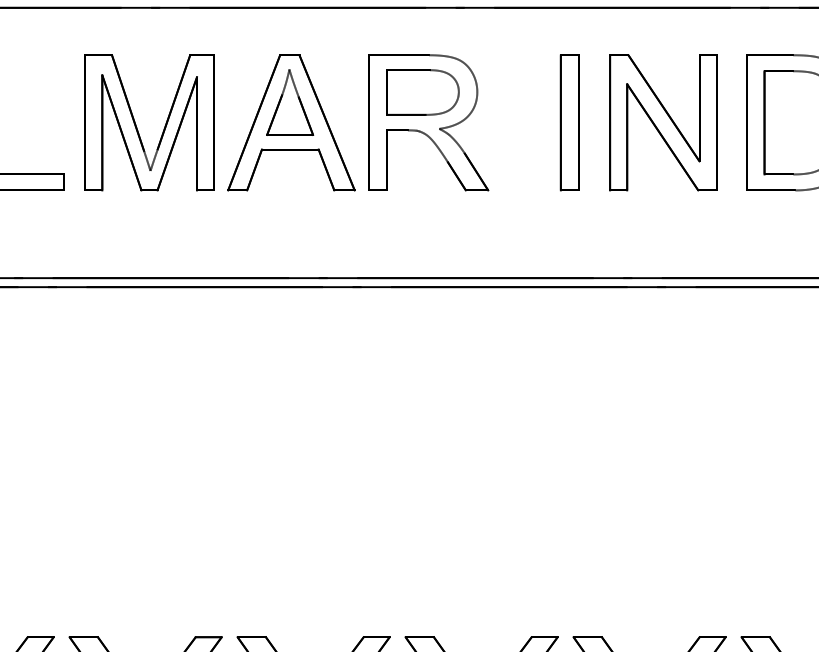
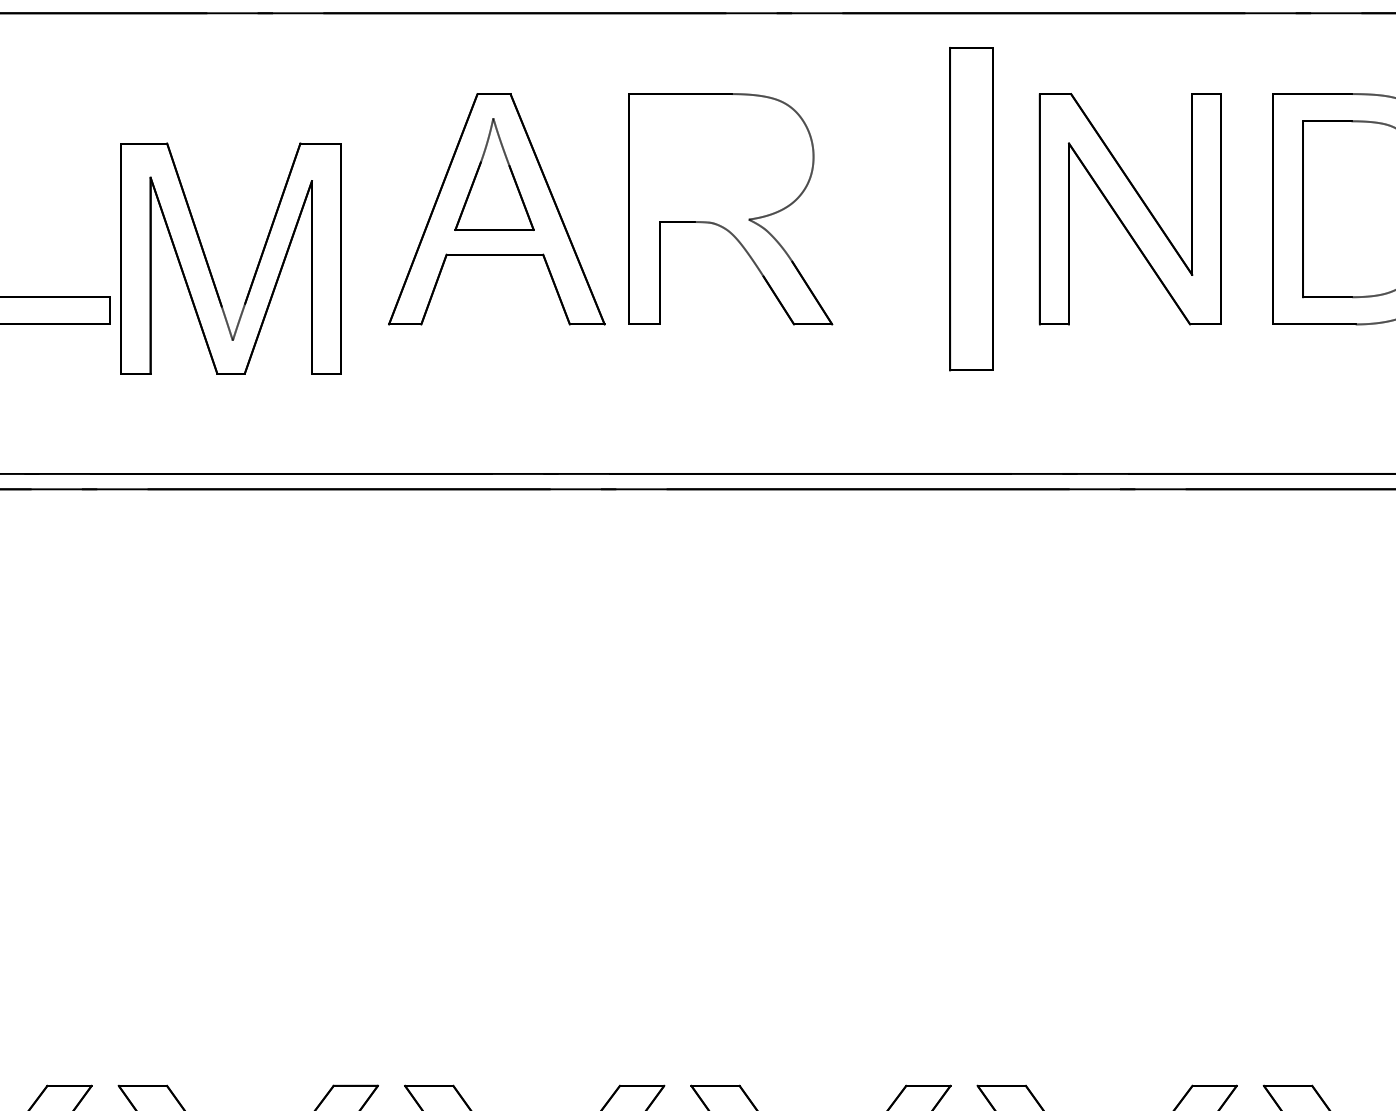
part: (422, 92) -> (720, 157), removed
part: (569, 122) -> (970, 208), size x1.4
part: (137, 127) -> (210, 266), moved

